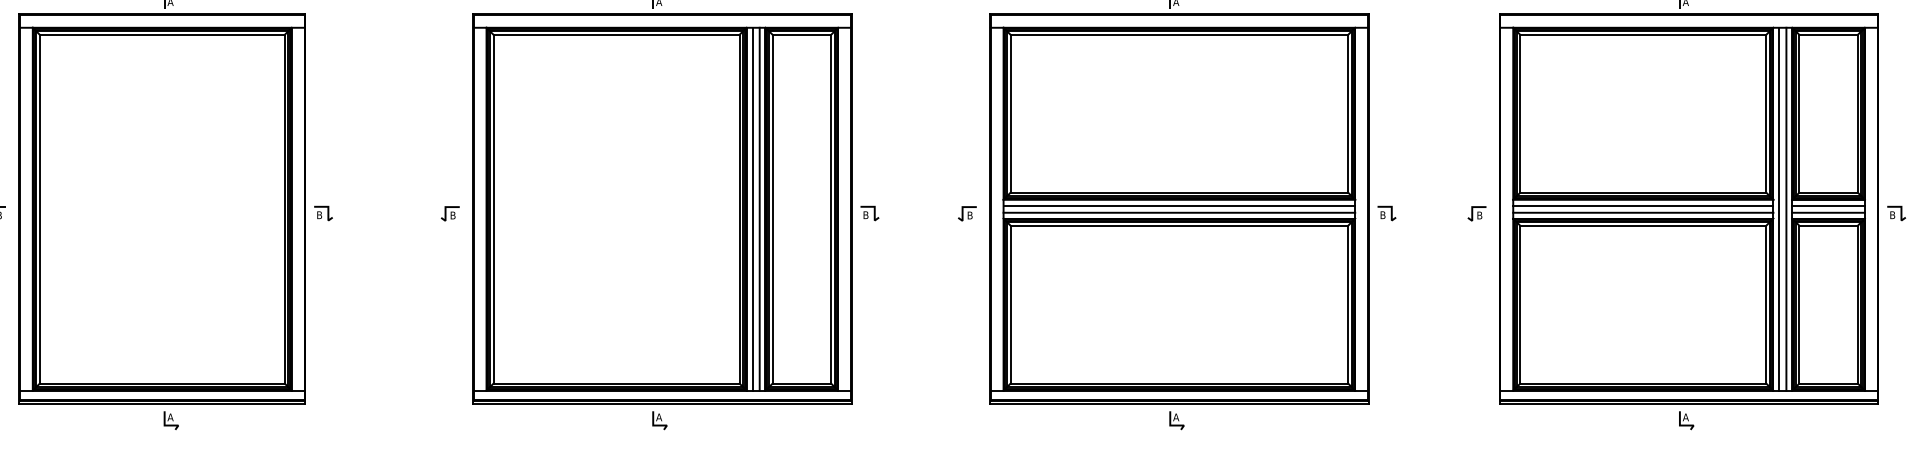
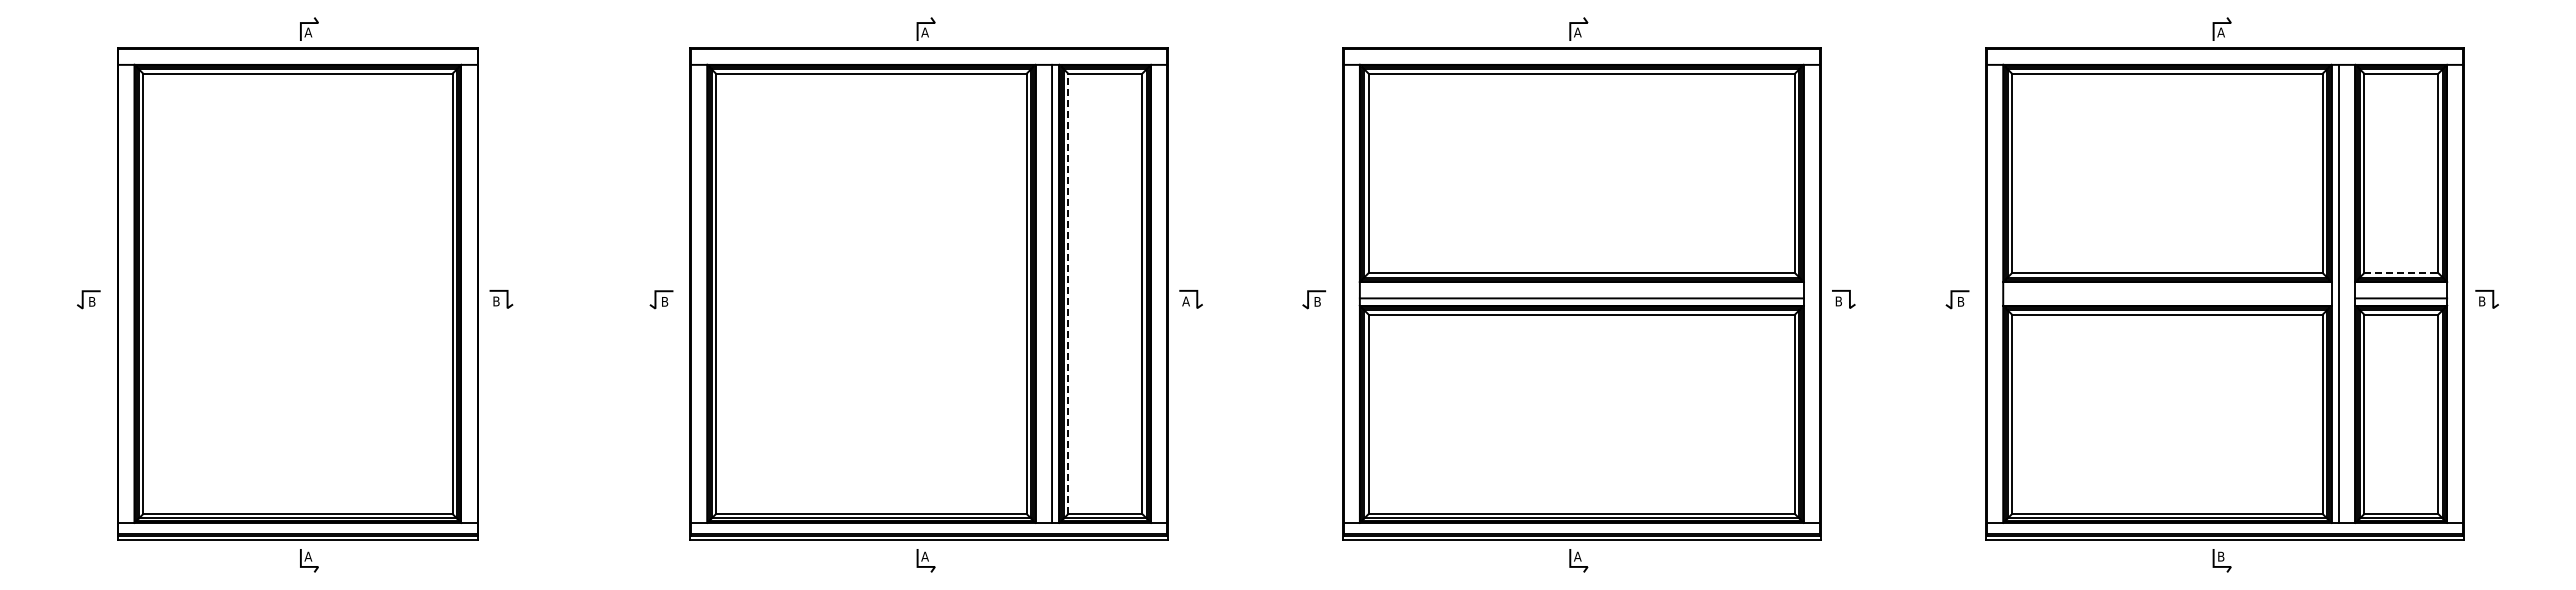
line: (1828, 193) -> (2401, 273), solid -> dashed
line: (1179, 205) -> (1581, 289), removed
line: (1643, 205) -> (2167, 289), removed
line: (1828, 205) -> (2401, 289), removed
line: (752, 208) -> (1043, 293), removed
line: (772, 208) -> (1068, 293), solid -> dashed
line: (1786, 208) -> (2348, 293), removed
line: (1643, 212) -> (2167, 298), removed
text: (865, 215) -> (1185, 301), B -> A
text: (1685, 417) -> (2220, 556), A -> B

